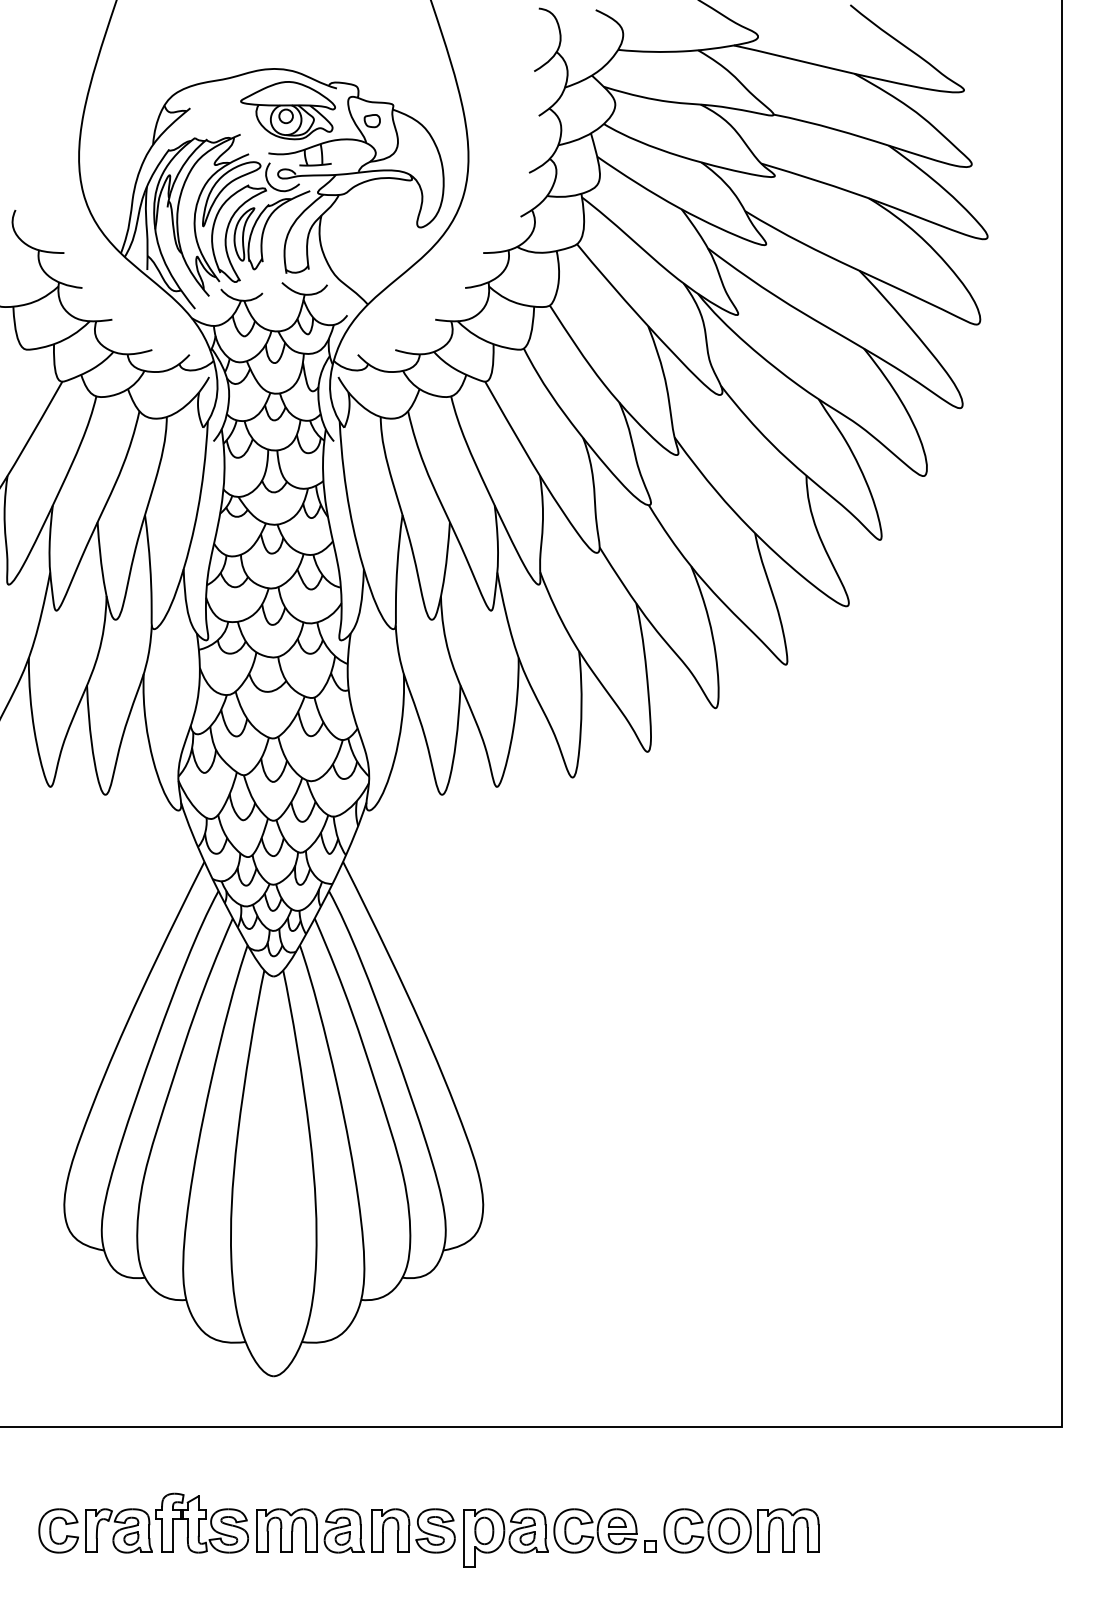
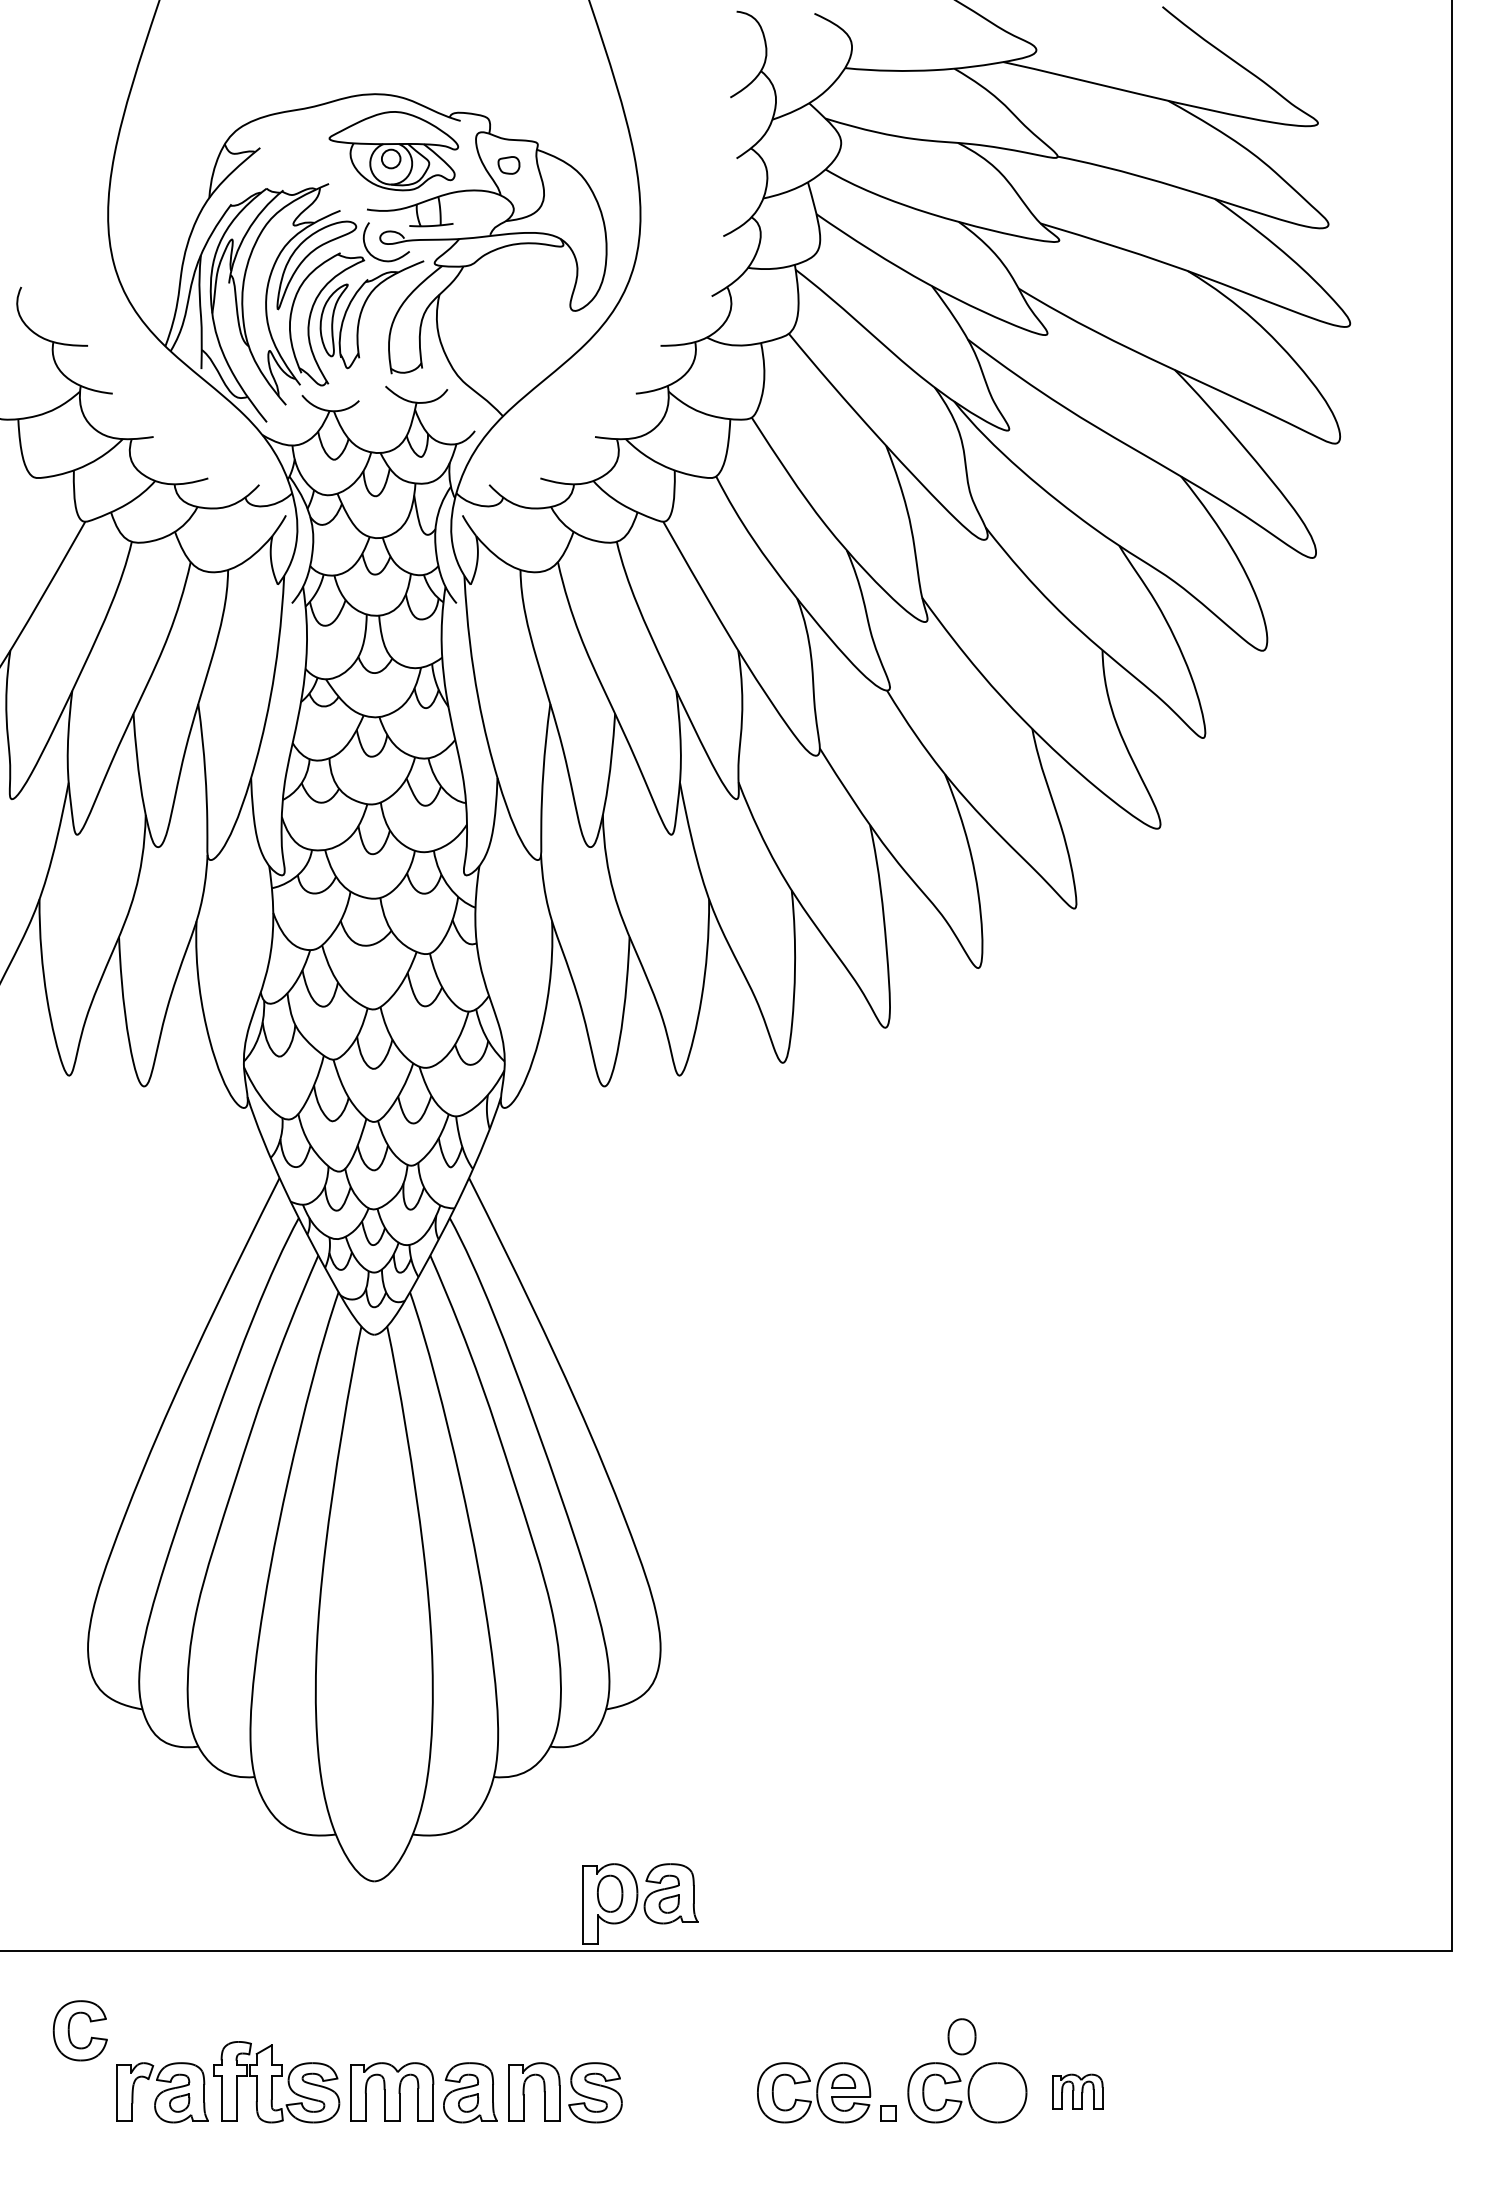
part: (788, 1529) -> (1077, 2091), size x0.6
part: (50, 1530) -> (69, 2030), moved
part: (728, 1530) -> (961, 2036), moved
part: (506, 1538) -> (640, 1903), moved

